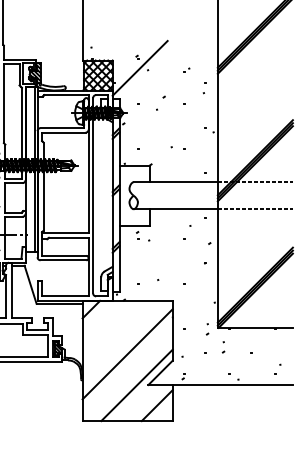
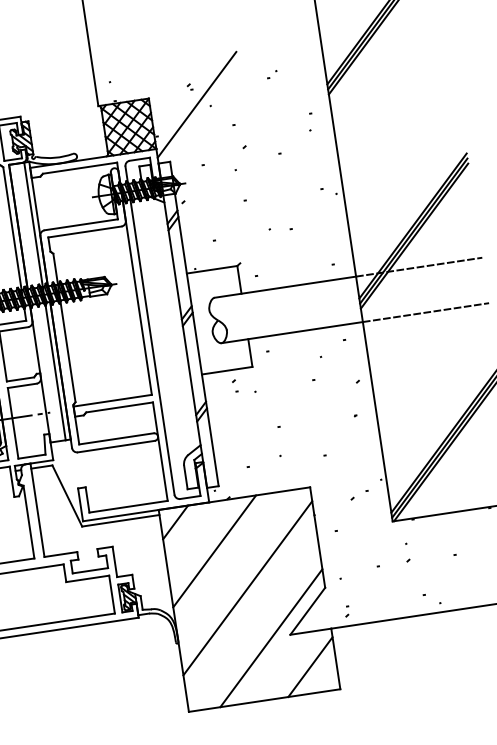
part: (186, 69) -> (271, 73), moved
part: (200, 309) -> (358, 494), added
line: (111, 329) -> (214, 550), added
part: (207, 329) -> (375, 526), removed

